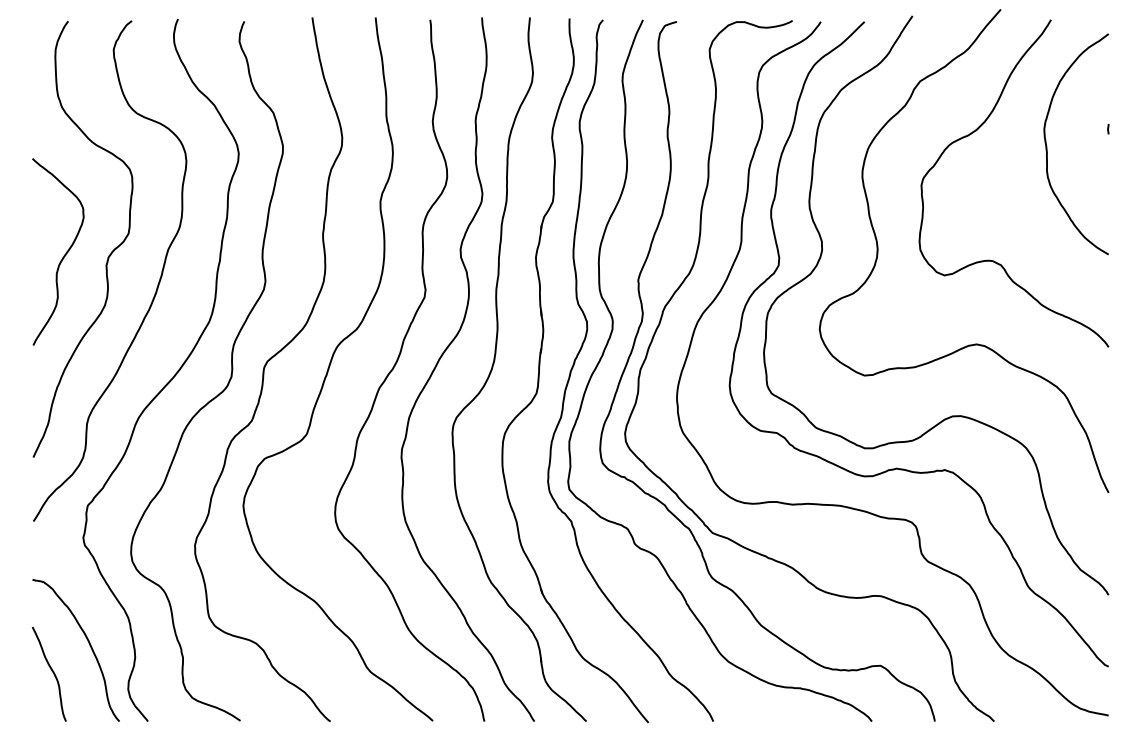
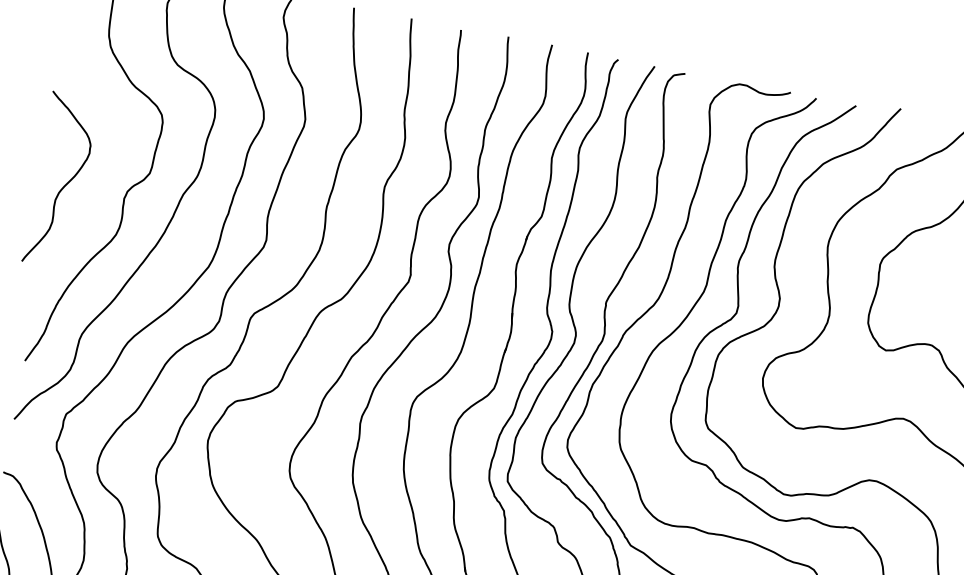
curve: (63, 255) -> (64, 184), moved

